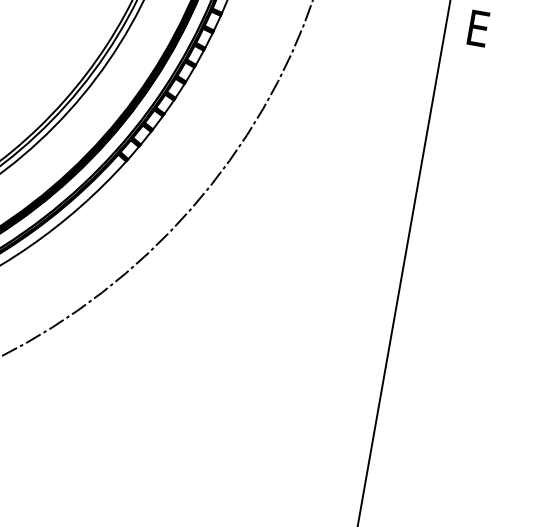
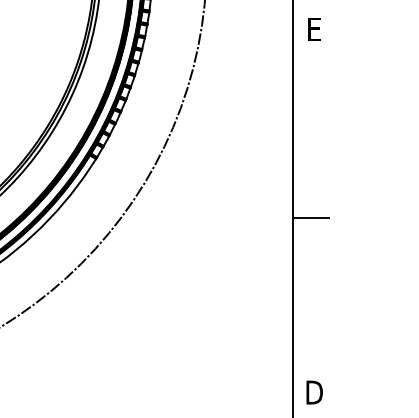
line: (423, 303) -> (310, 218), added

